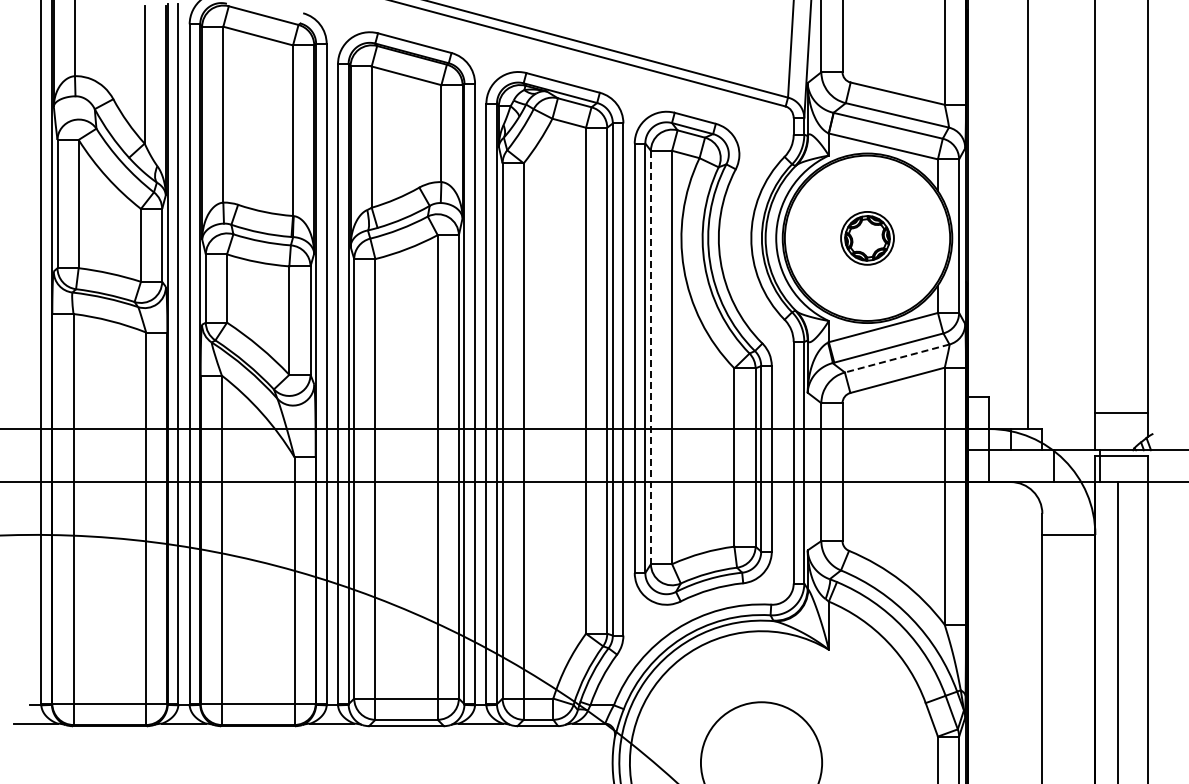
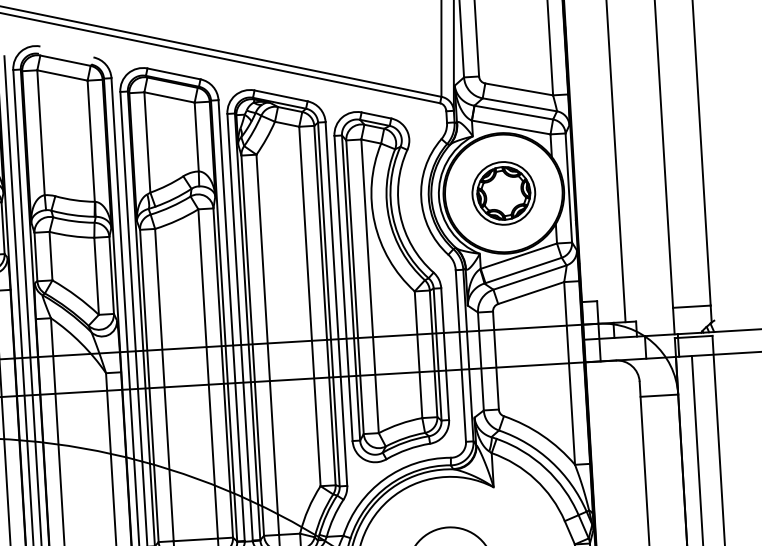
part: (867, 238) -> (503, 193), size x1.67
line: (650, 357) -> (354, 287), dashed -> solid
line: (896, 358) -> (529, 277), dashed -> solid

